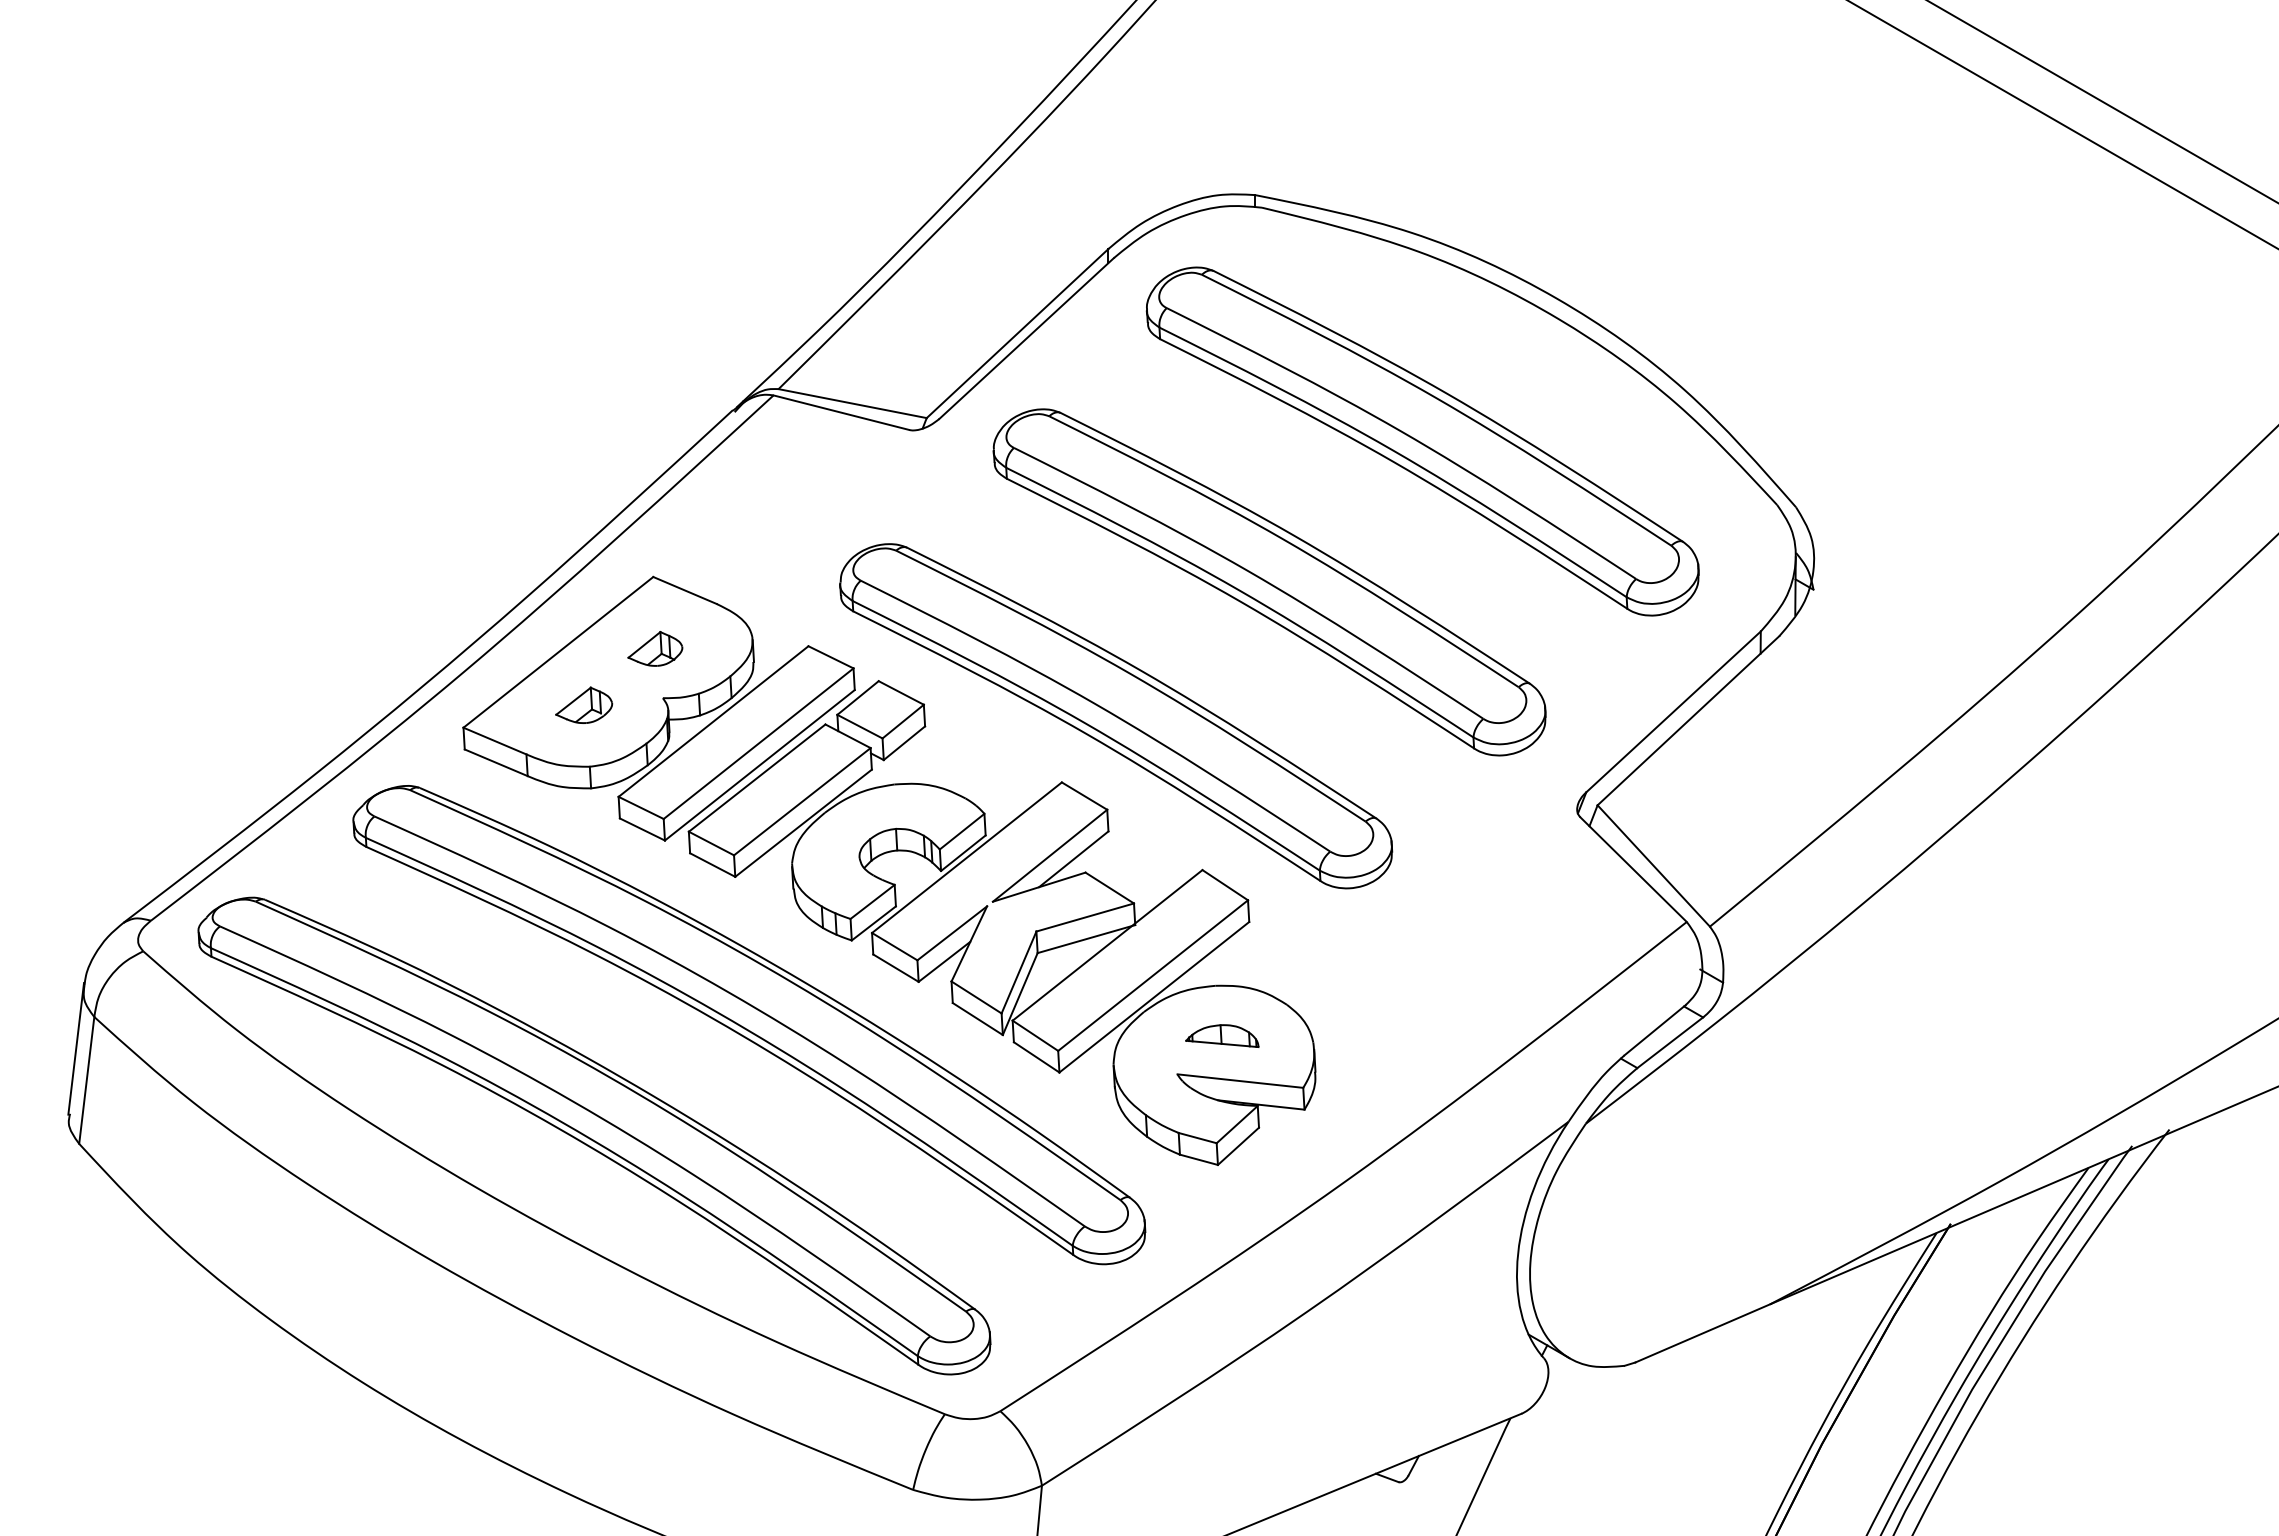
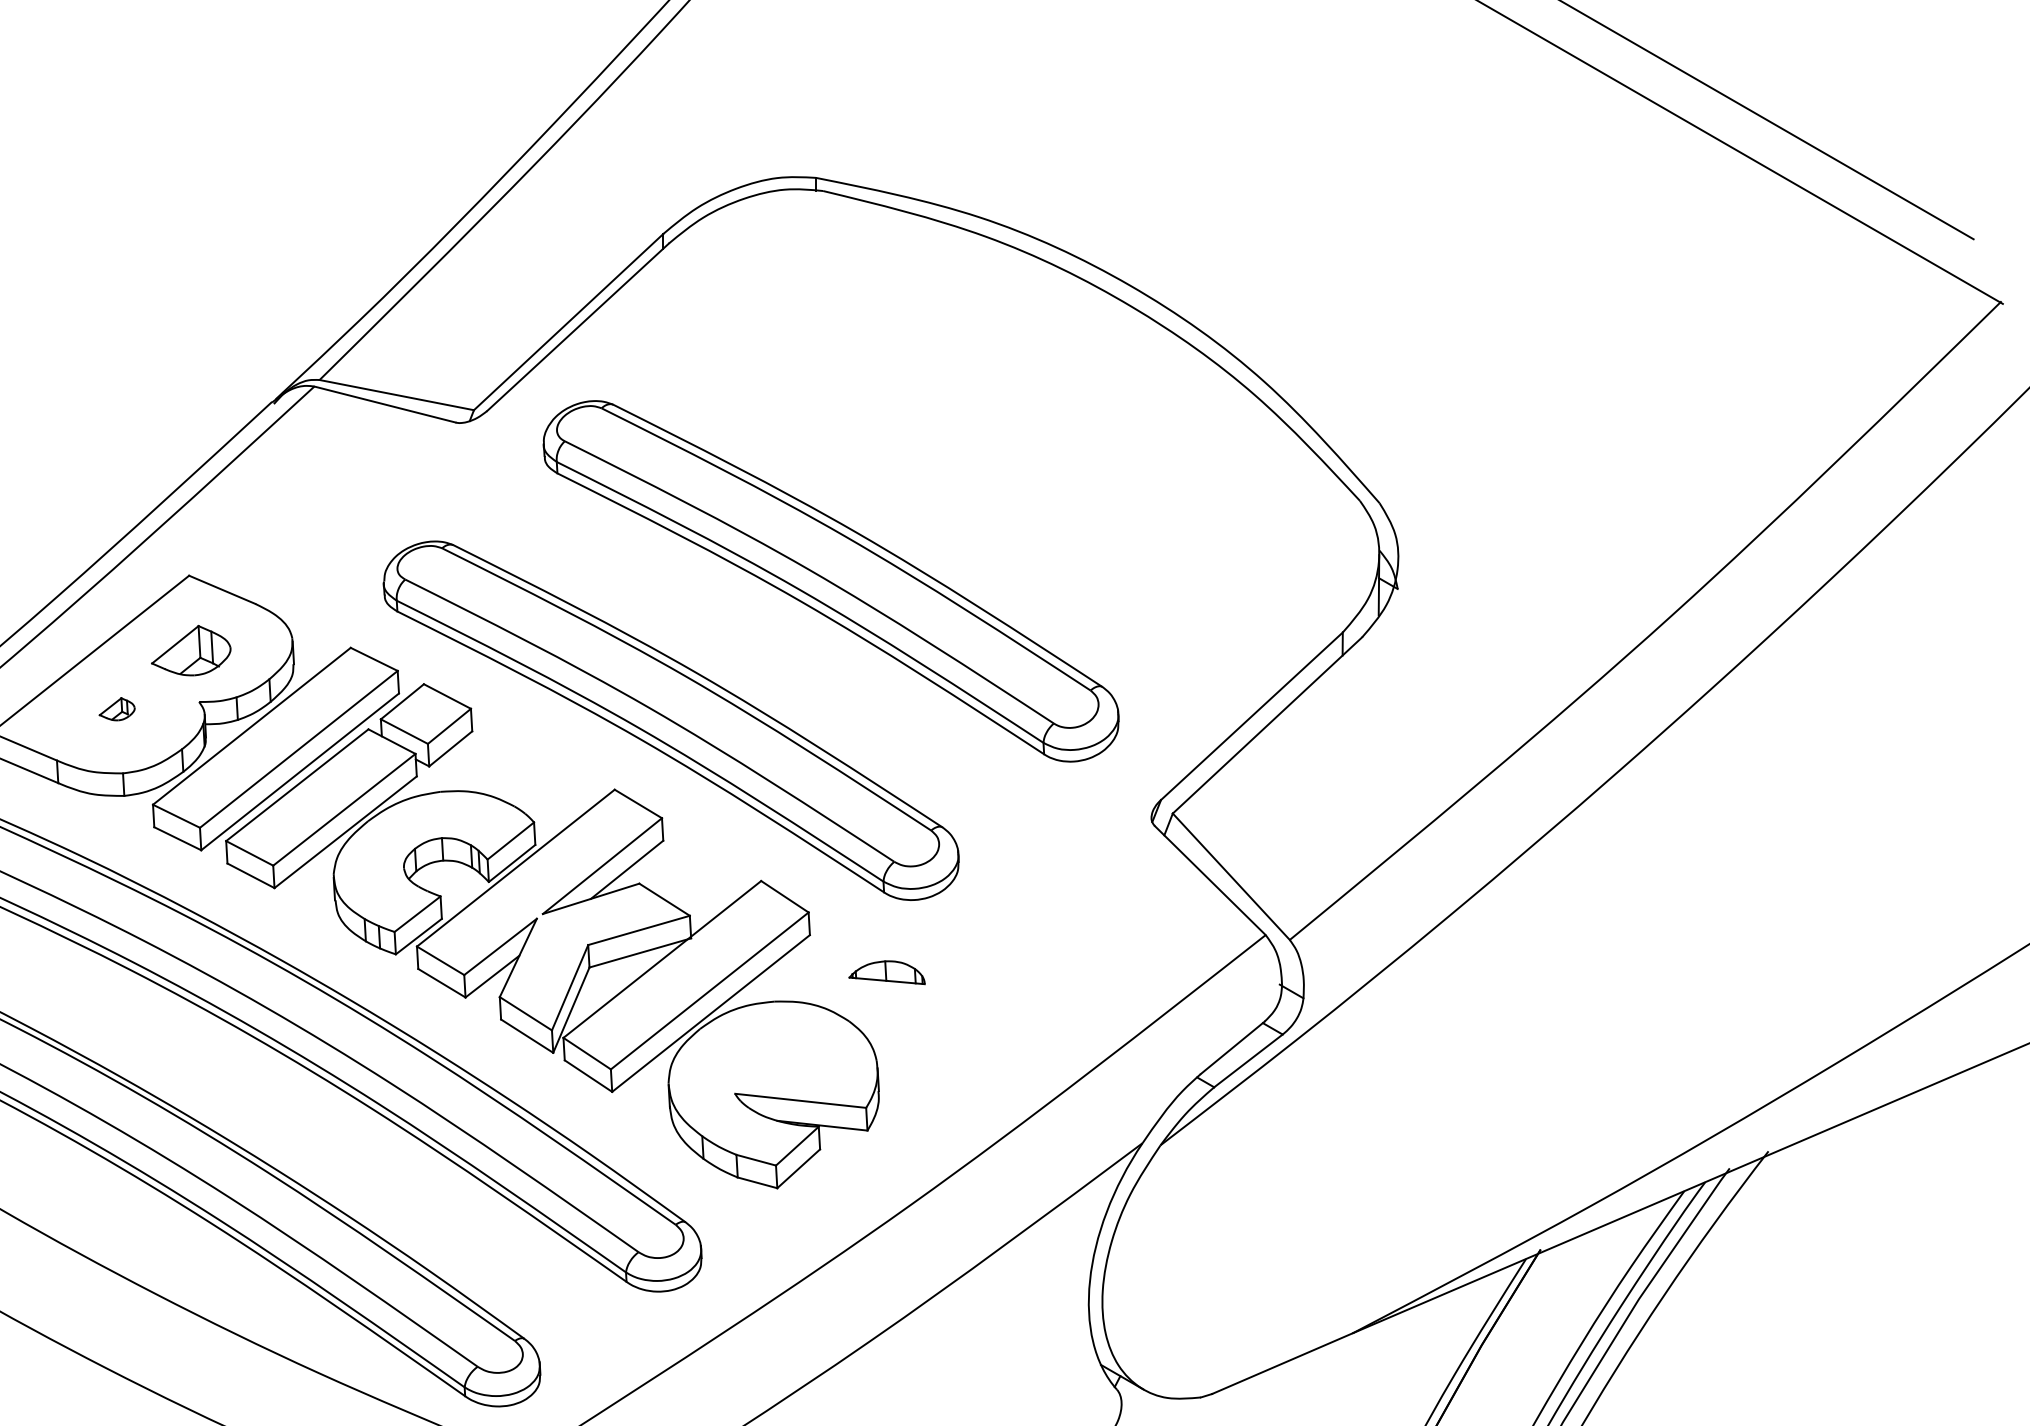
part: (1422, 441) -> (990, 434), removed
part: (655, 648) -> (191, 650), size x1.4
part: (584, 704) -> (117, 708), size x0.6
part: (1222, 1035) -> (887, 972), moved

